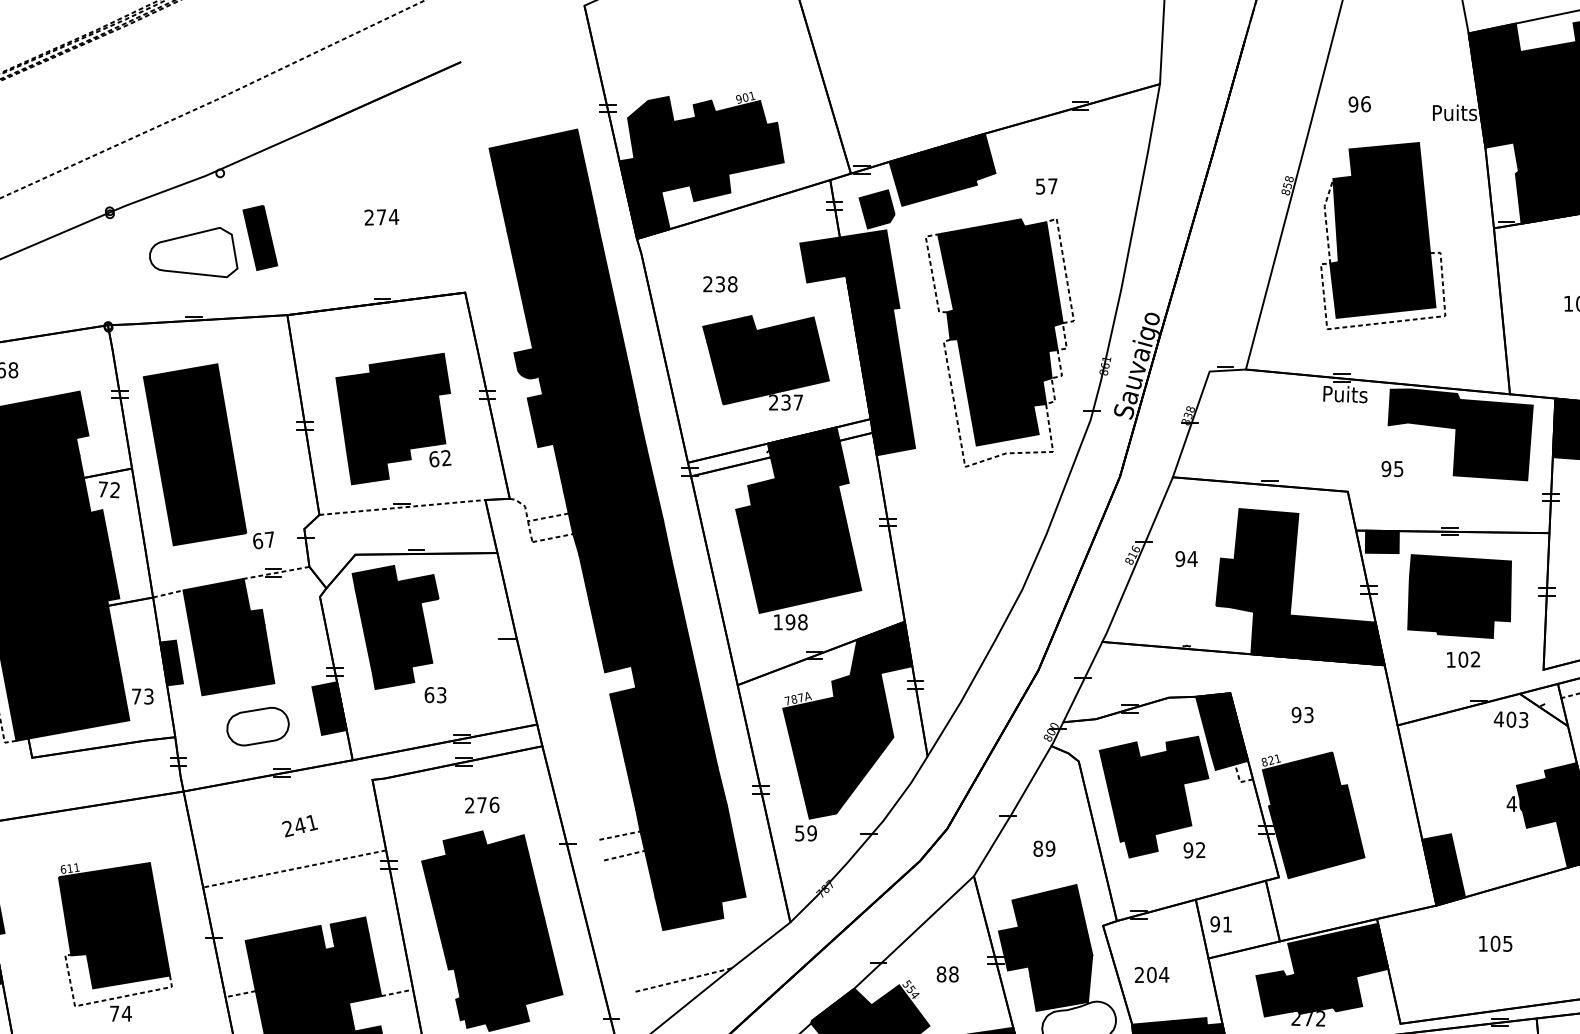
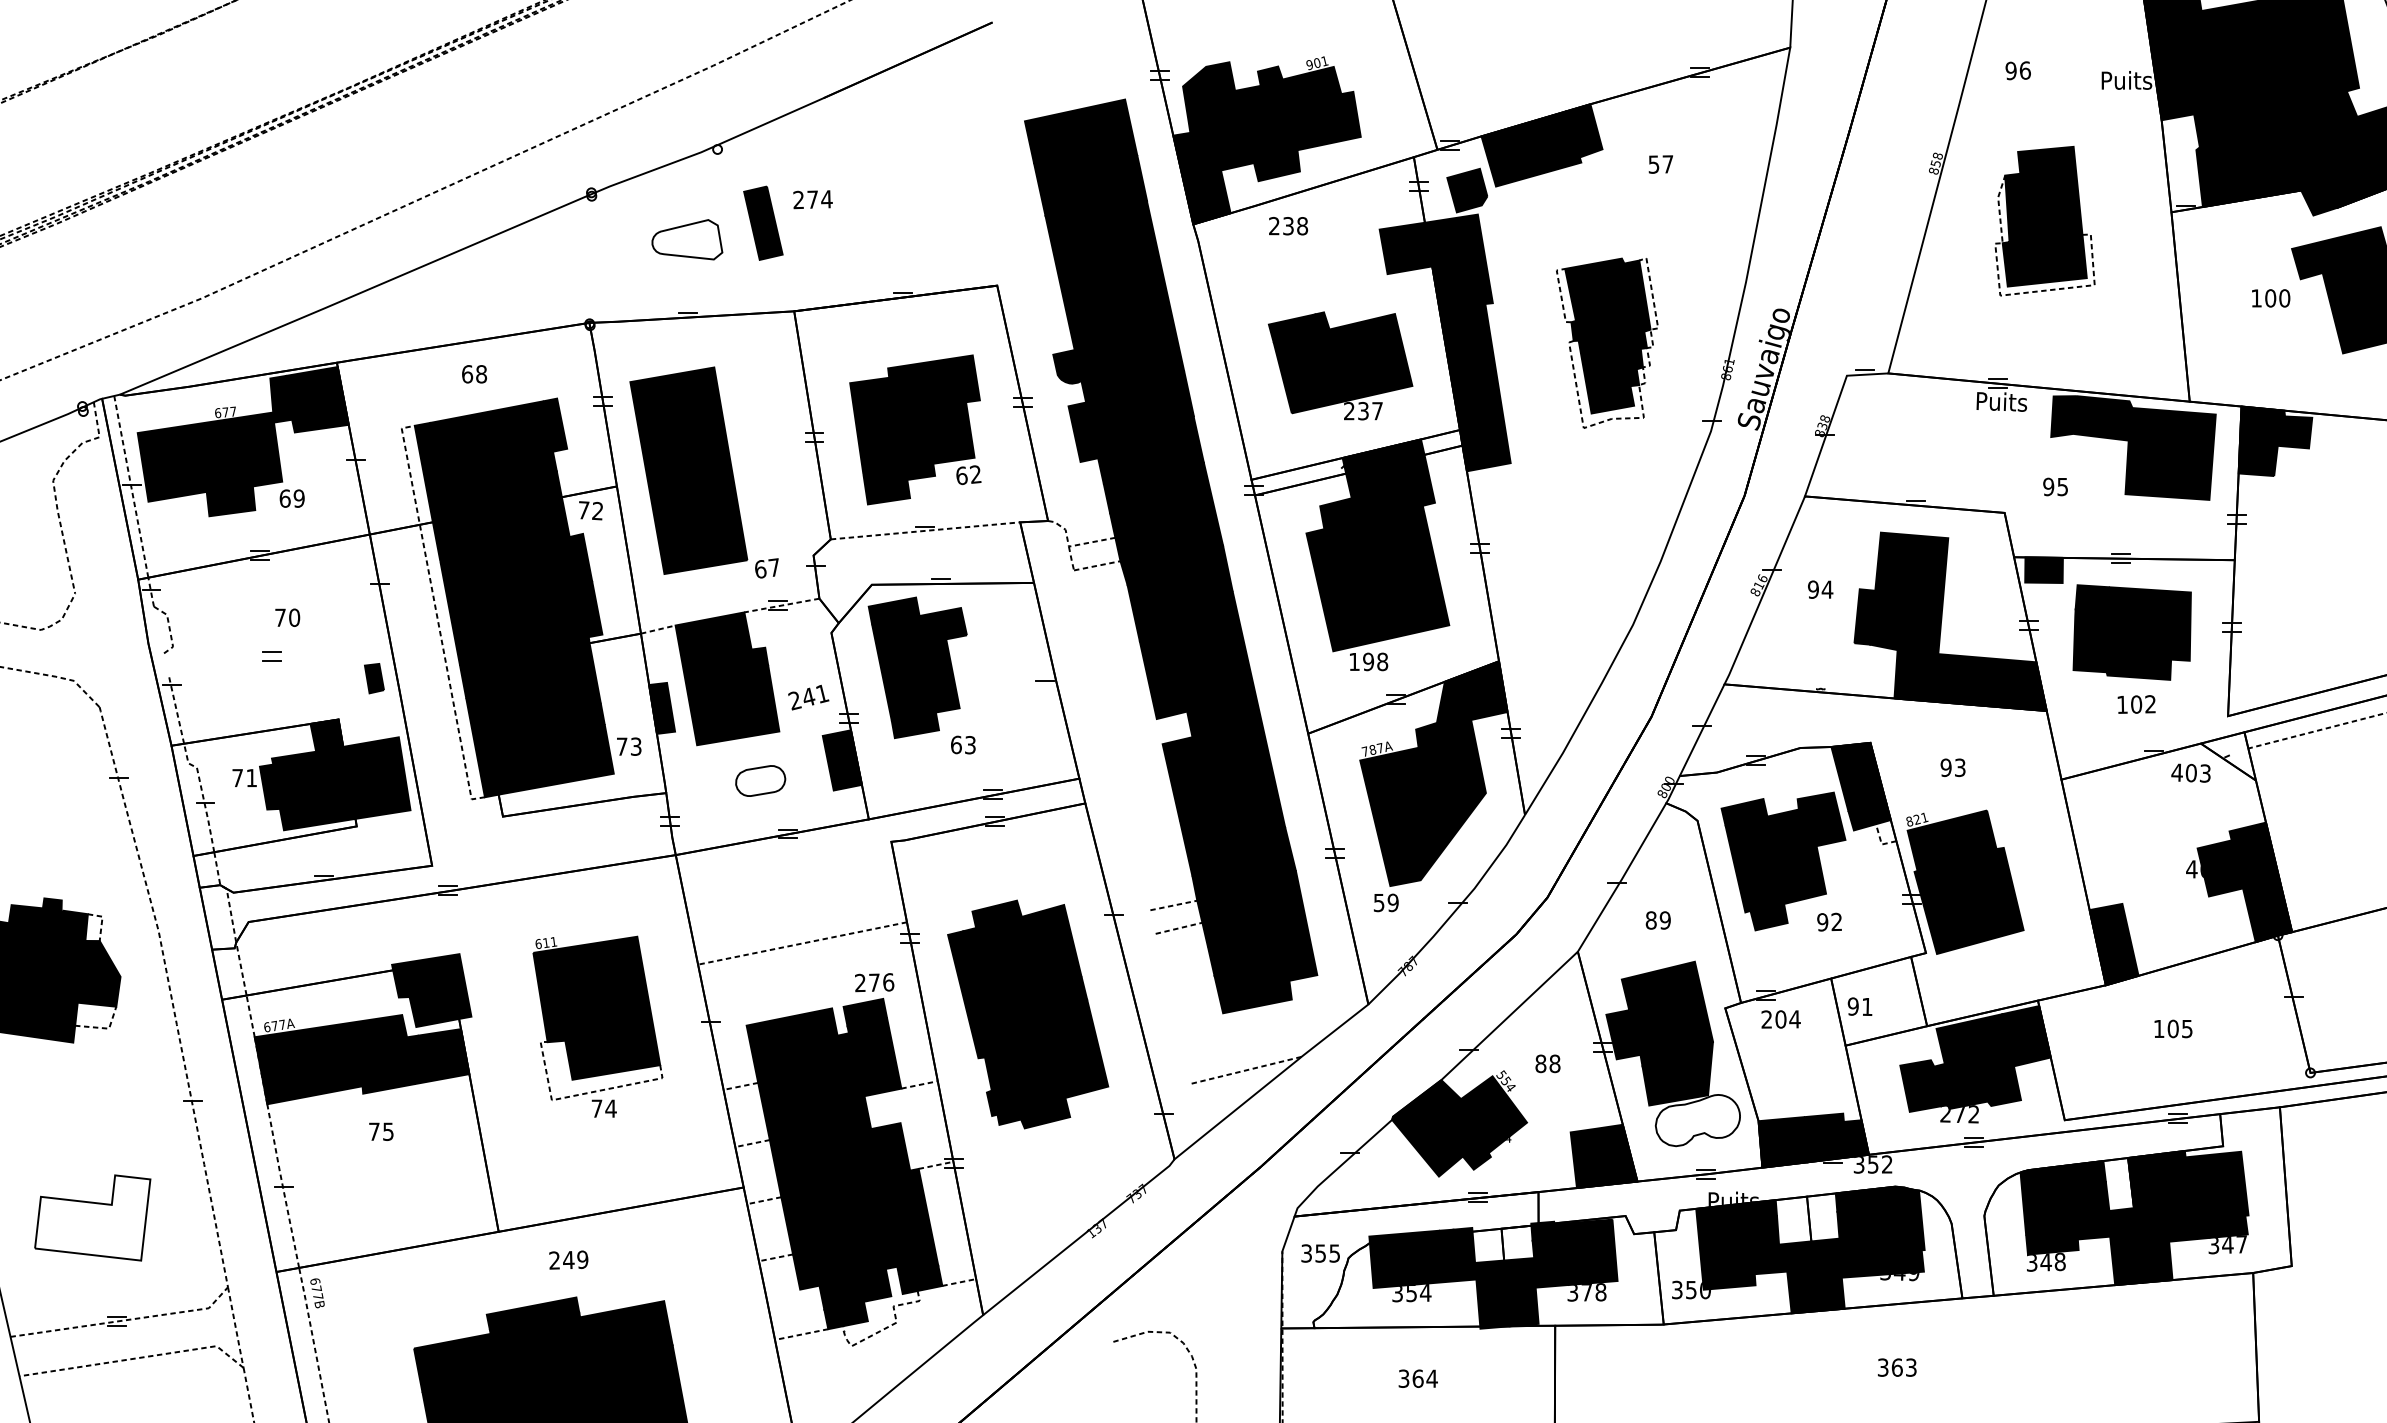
text: (381, 217) -> (812, 199), moved
part: (1382, 236) -> (2044, 221), size x0.7
part: (193, 252) -> (687, 239), size x0.7
text: (720, 284) -> (1288, 226), moved
part: (999, 343) -> (1607, 343), size x0.6
part: (257, 726) -> (760, 780), size x0.7
text: (482, 805) -> (874, 982), moved
text: (299, 826) -> (808, 697), moved
text: (1151, 974) -> (1780, 1019), moved

